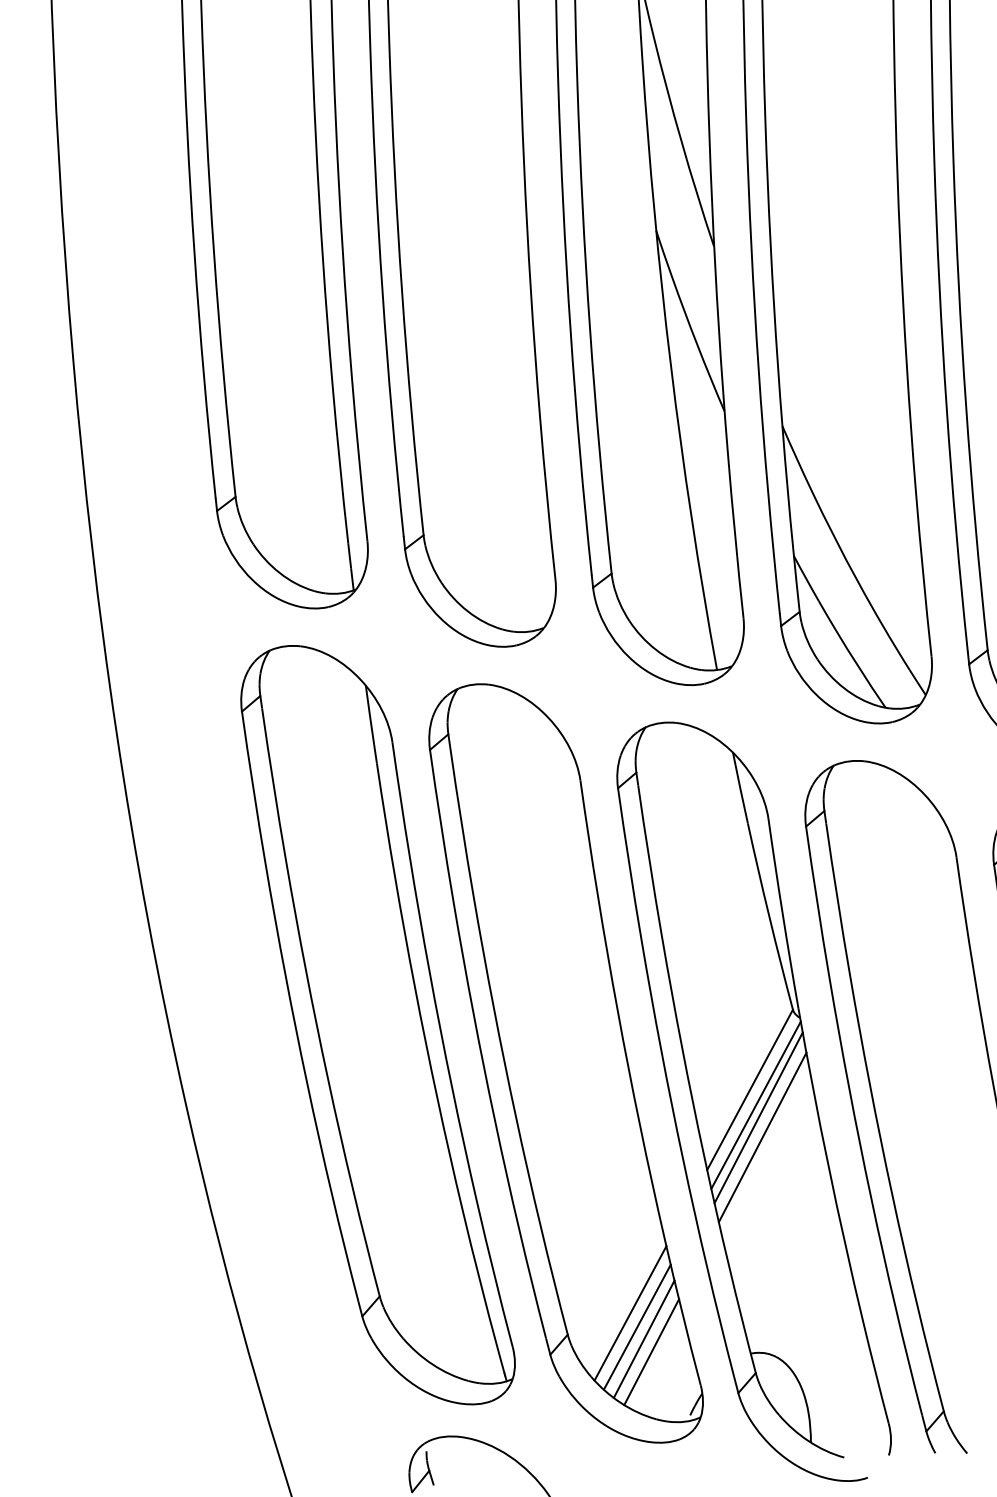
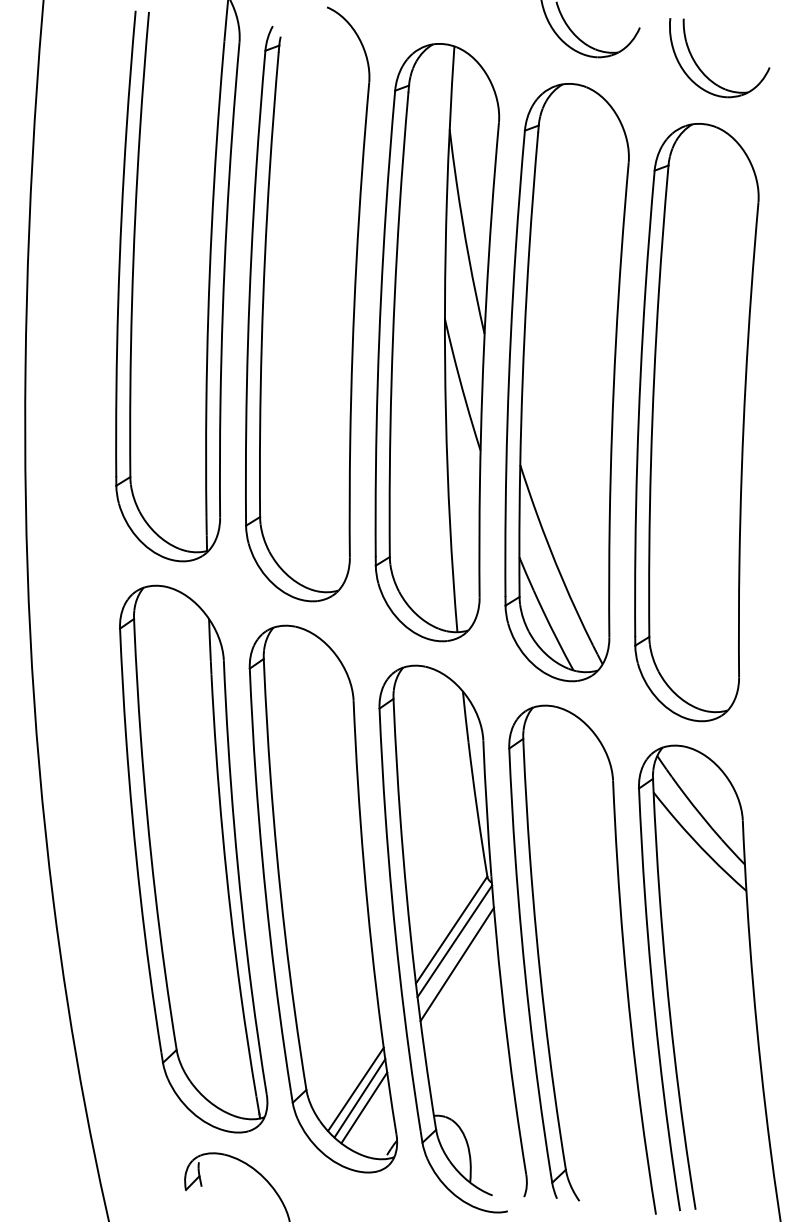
line: (758, 1118) -> (455, 950), removed
line: (631, 1312) -> (352, 1078), removed

